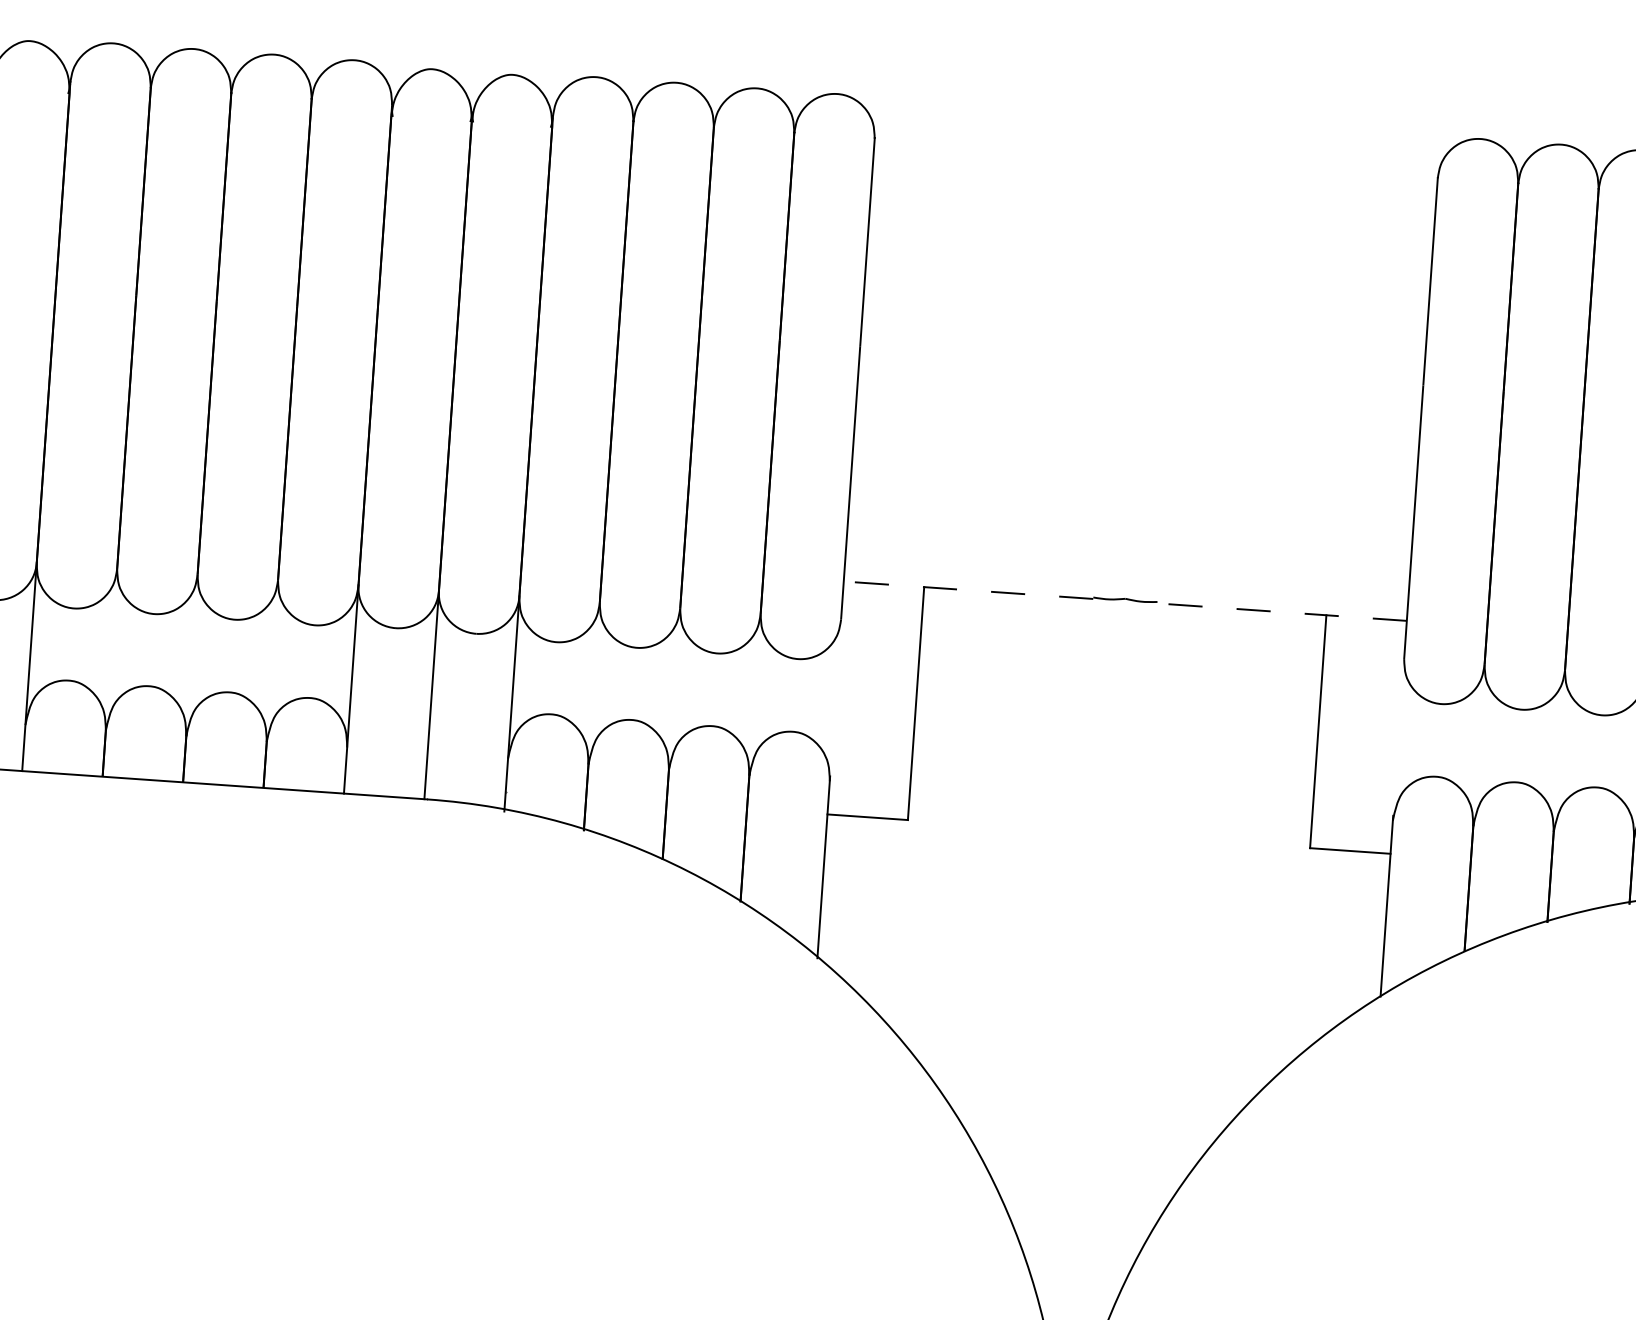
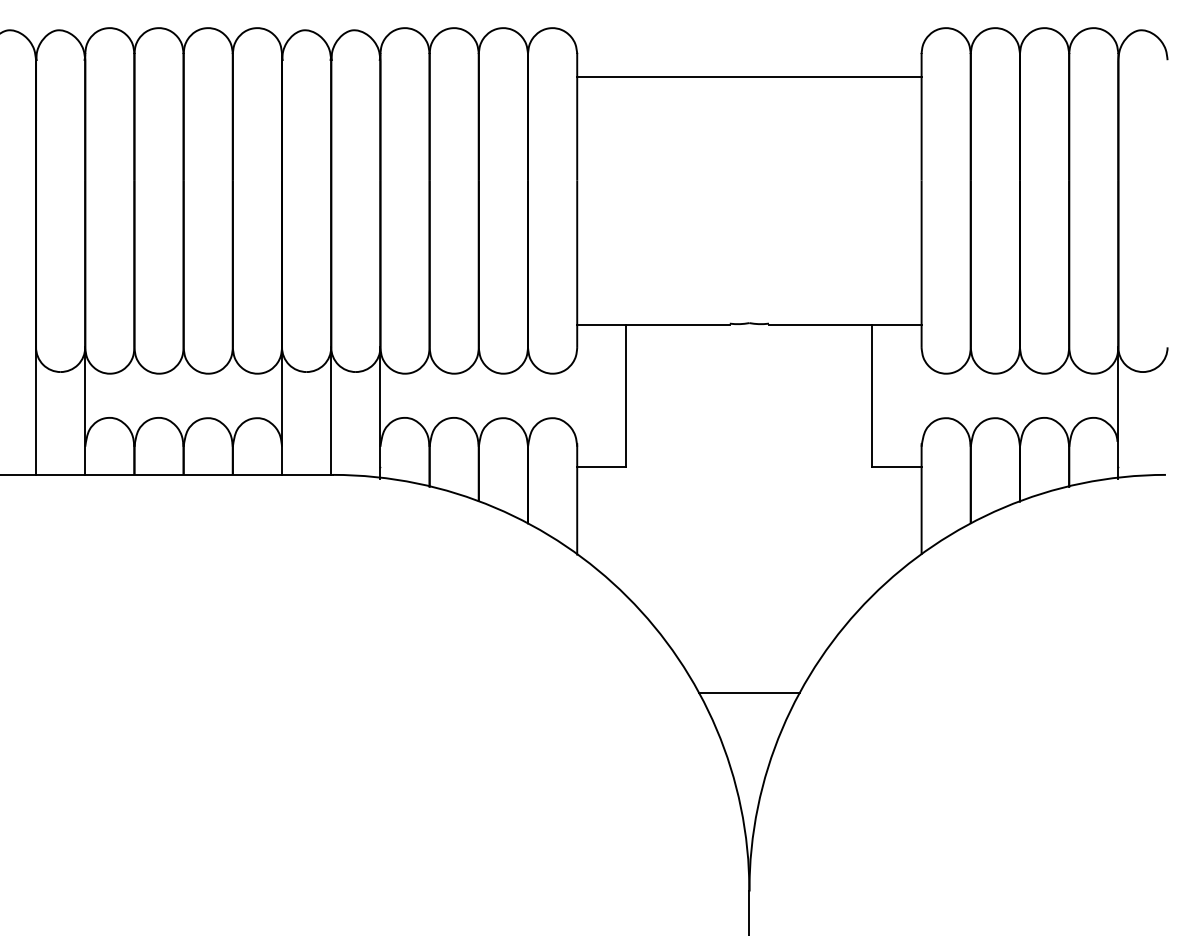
line: (1153, 197) -> (749, 77), added
line: (968, 590) -> (653, 324), dashed -> solid
line: (1280, 611) -> (844, 324), dashed -> solid
line: (1081, 1202) -> (748, 692), added

